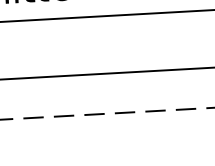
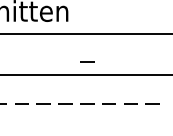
line: (122, 53) -> (87, 61), added

